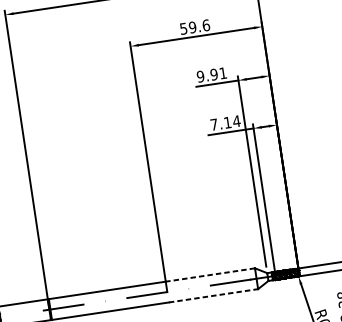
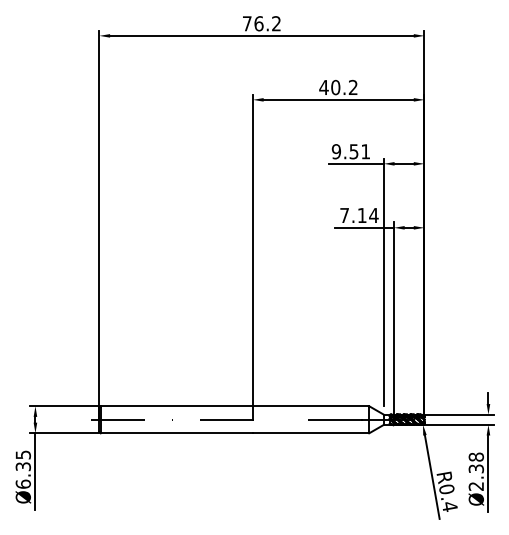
text: (194, 27) -> (338, 87), 59.6 -> 40.2
text: (213, 74) -> (353, 151), 9.91 -> 9.51
line: (209, 275) -> (310, 406), dashed -> solid
line: (213, 295) -> (311, 433), dashed -> solid

